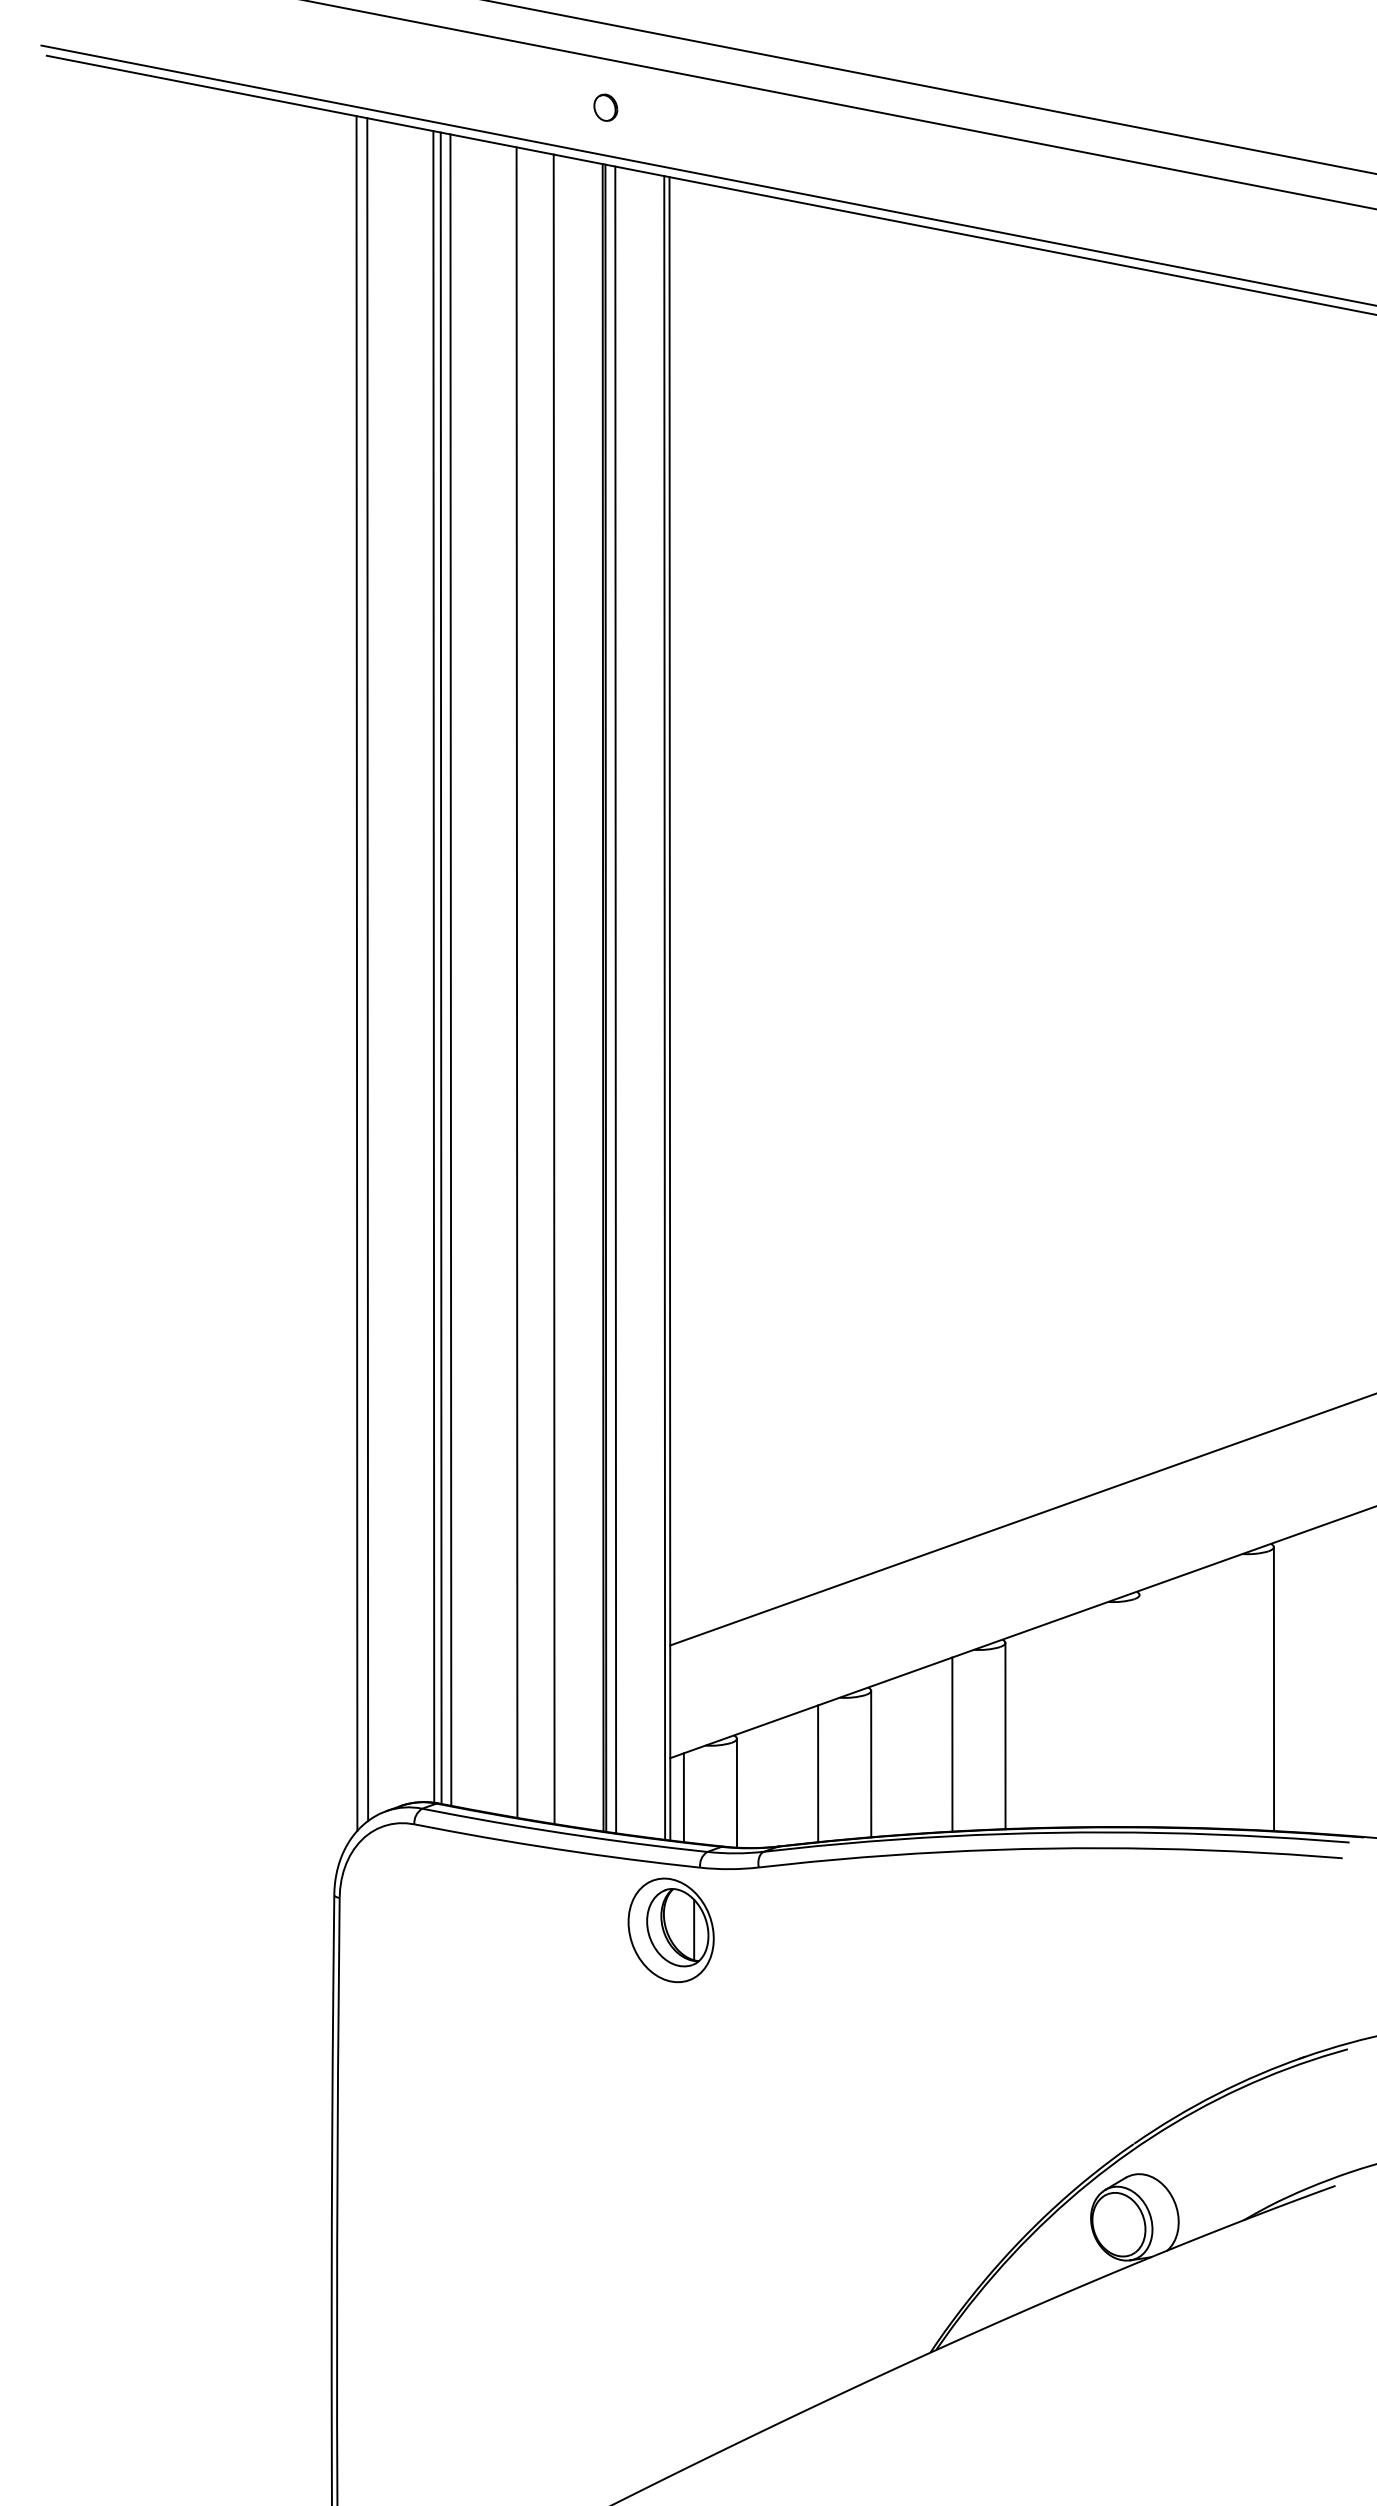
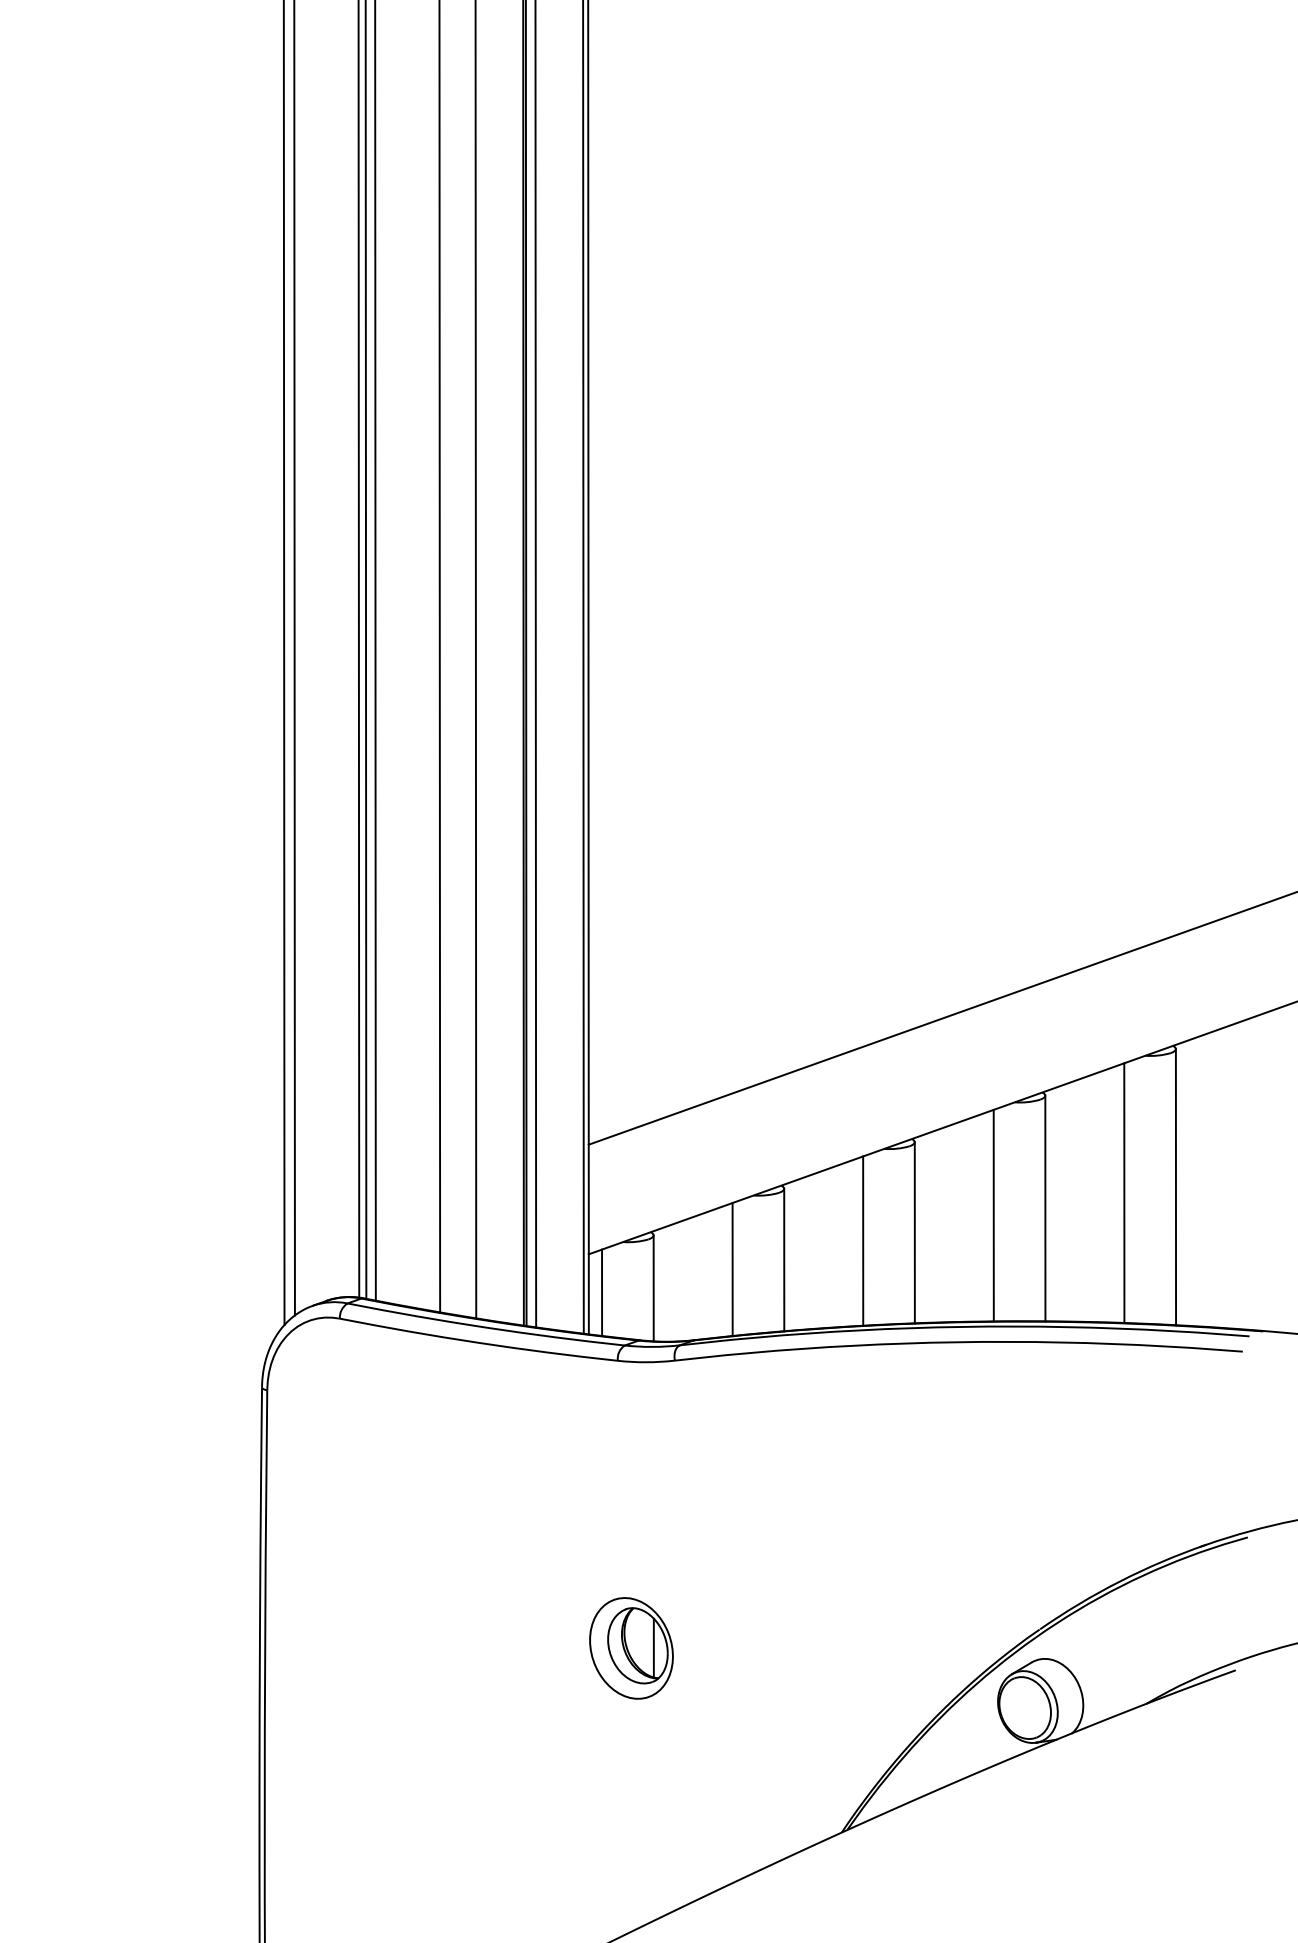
line: (1220, 1694) -> (1123, 1192), added
line: (1139, 1711) -> (1045, 1208), added
line: (1086, 1718) -> (993, 1215), added
part: (670, 1929) -> (630, 1647), moved

